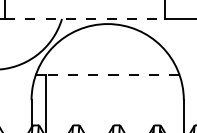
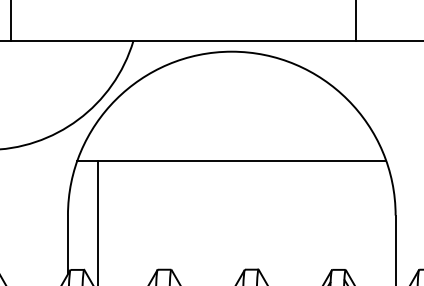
line: (85, 18) -> (184, 39), dashed -> solid
line: (112, 74) -> (242, 160), dashed -> solid

